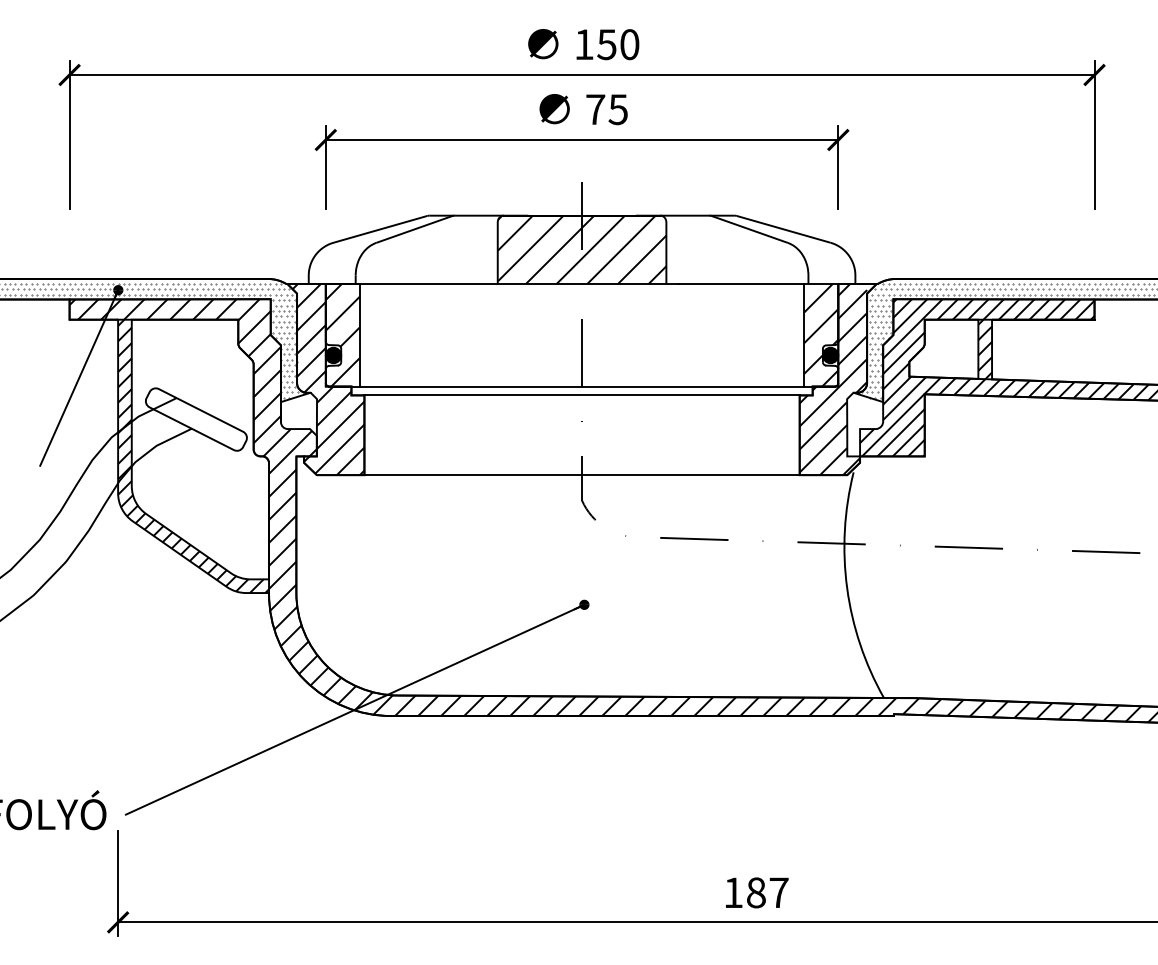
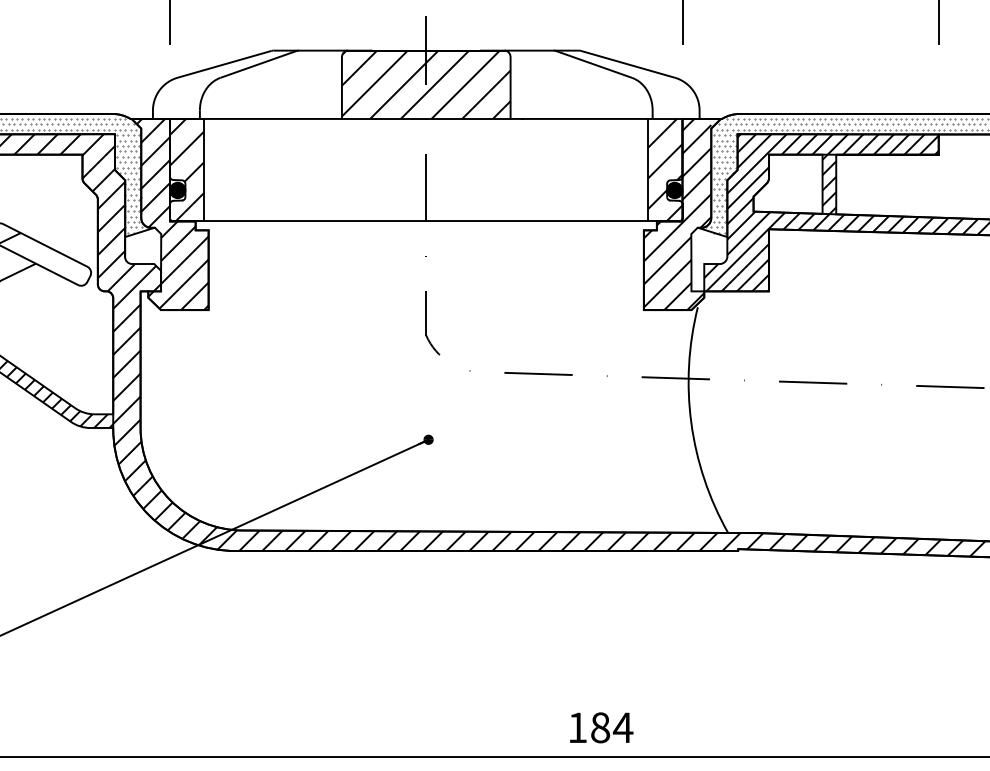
line: (581, 395) -> (425, 230), removed
line: (581, 475) -> (425, 310), removed
text: (778, 892) -> (622, 727), 187 -> 184

